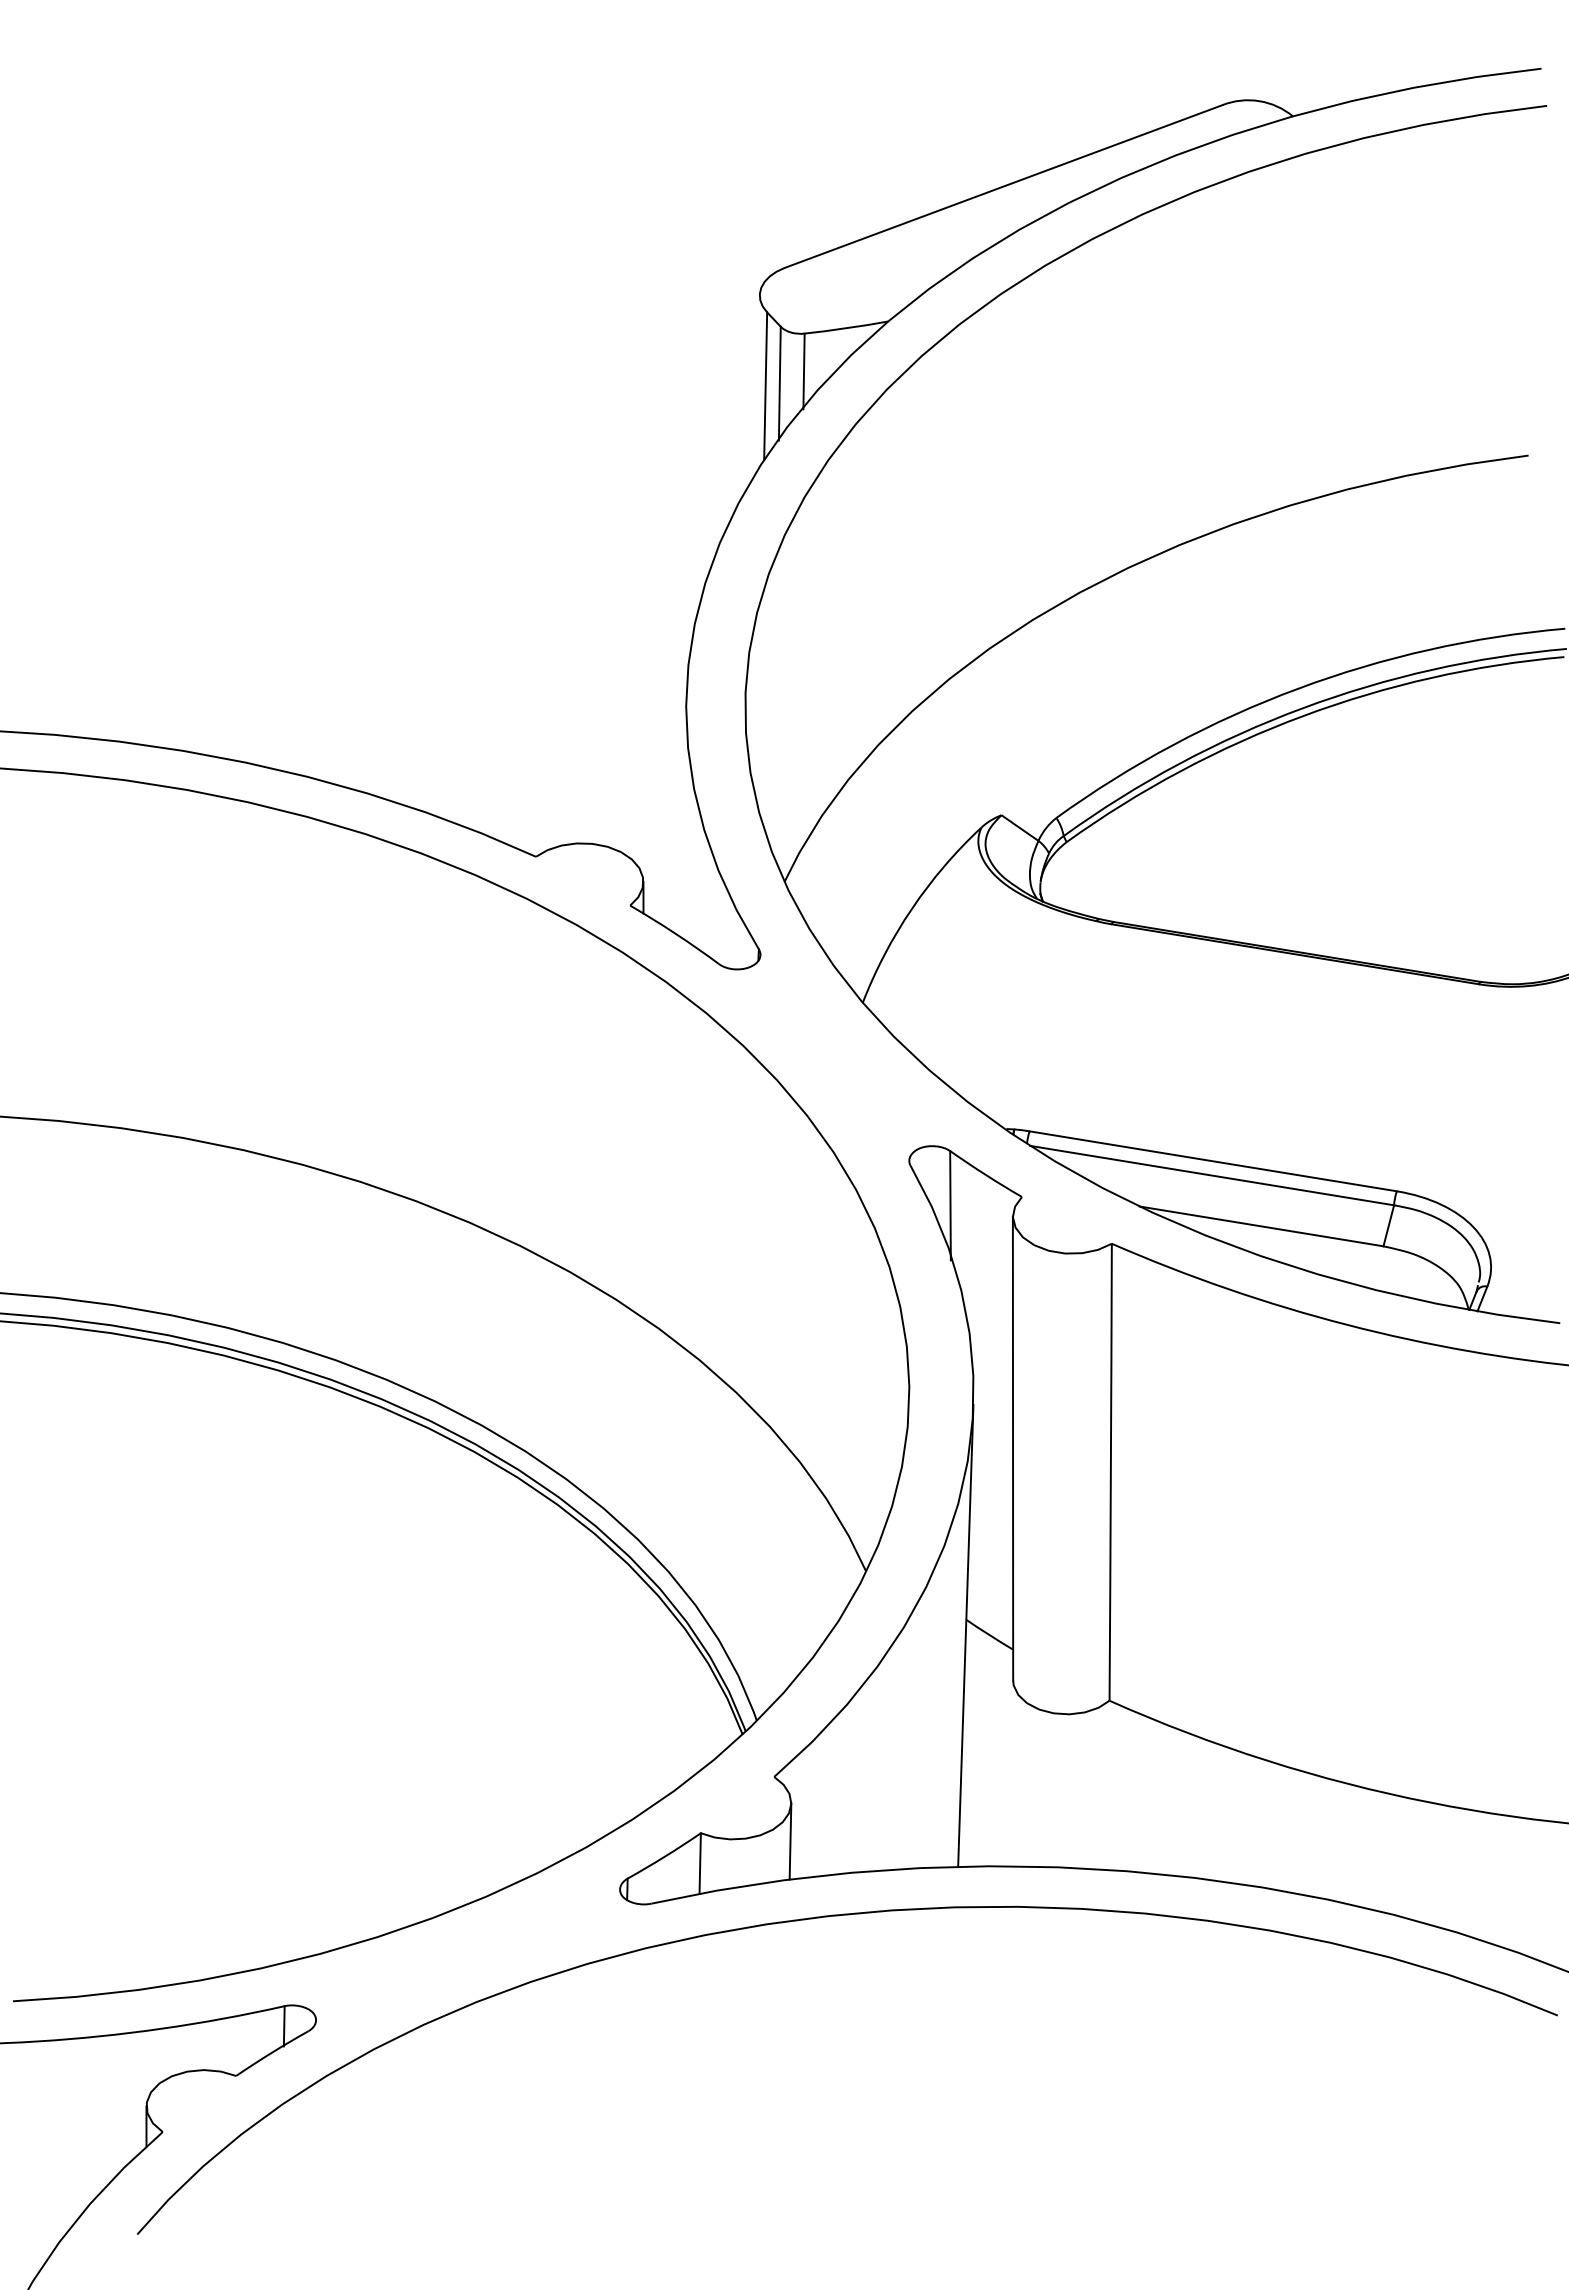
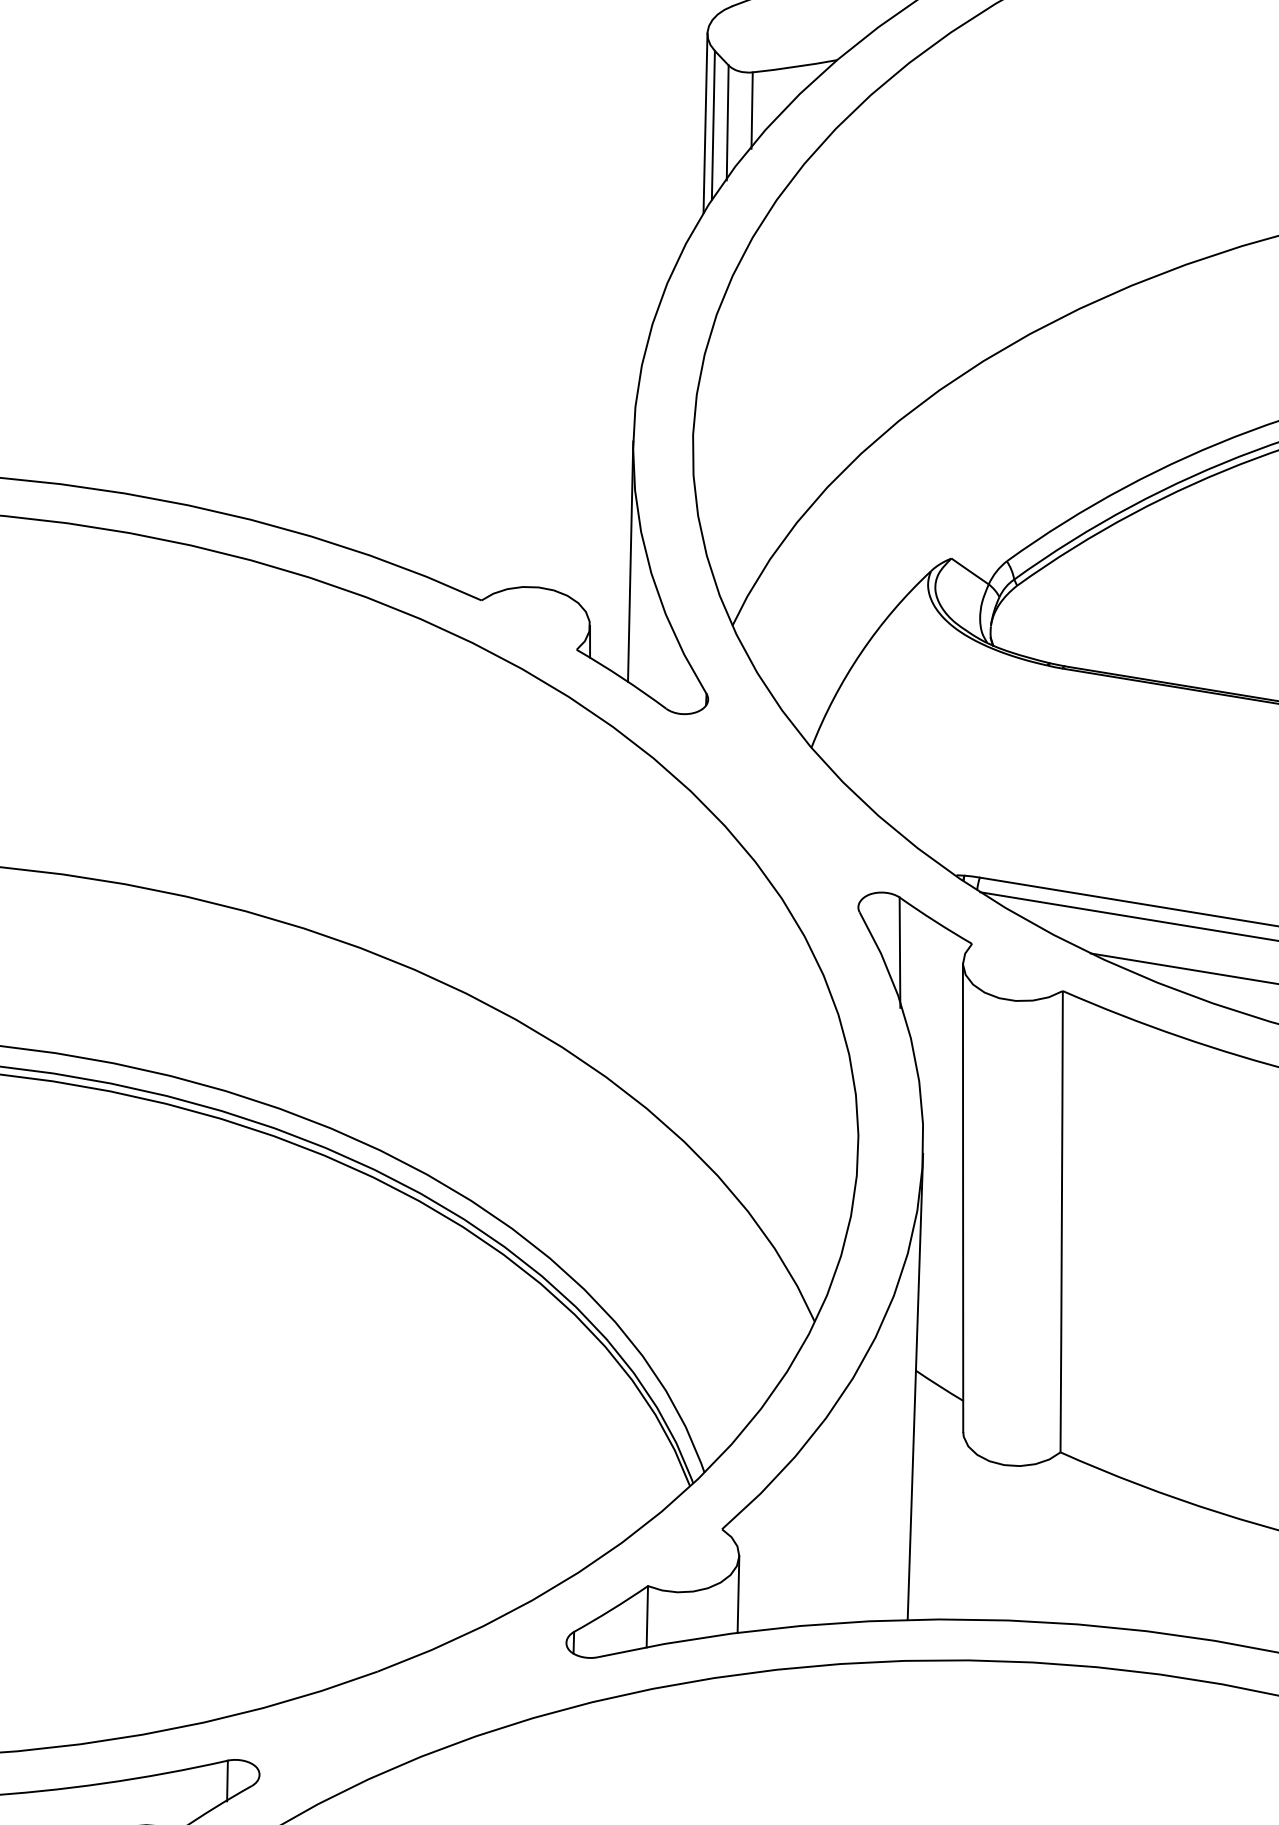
line: (757, 383) -> (705, 122), added
line: (683, 818) -> (630, 561), added

